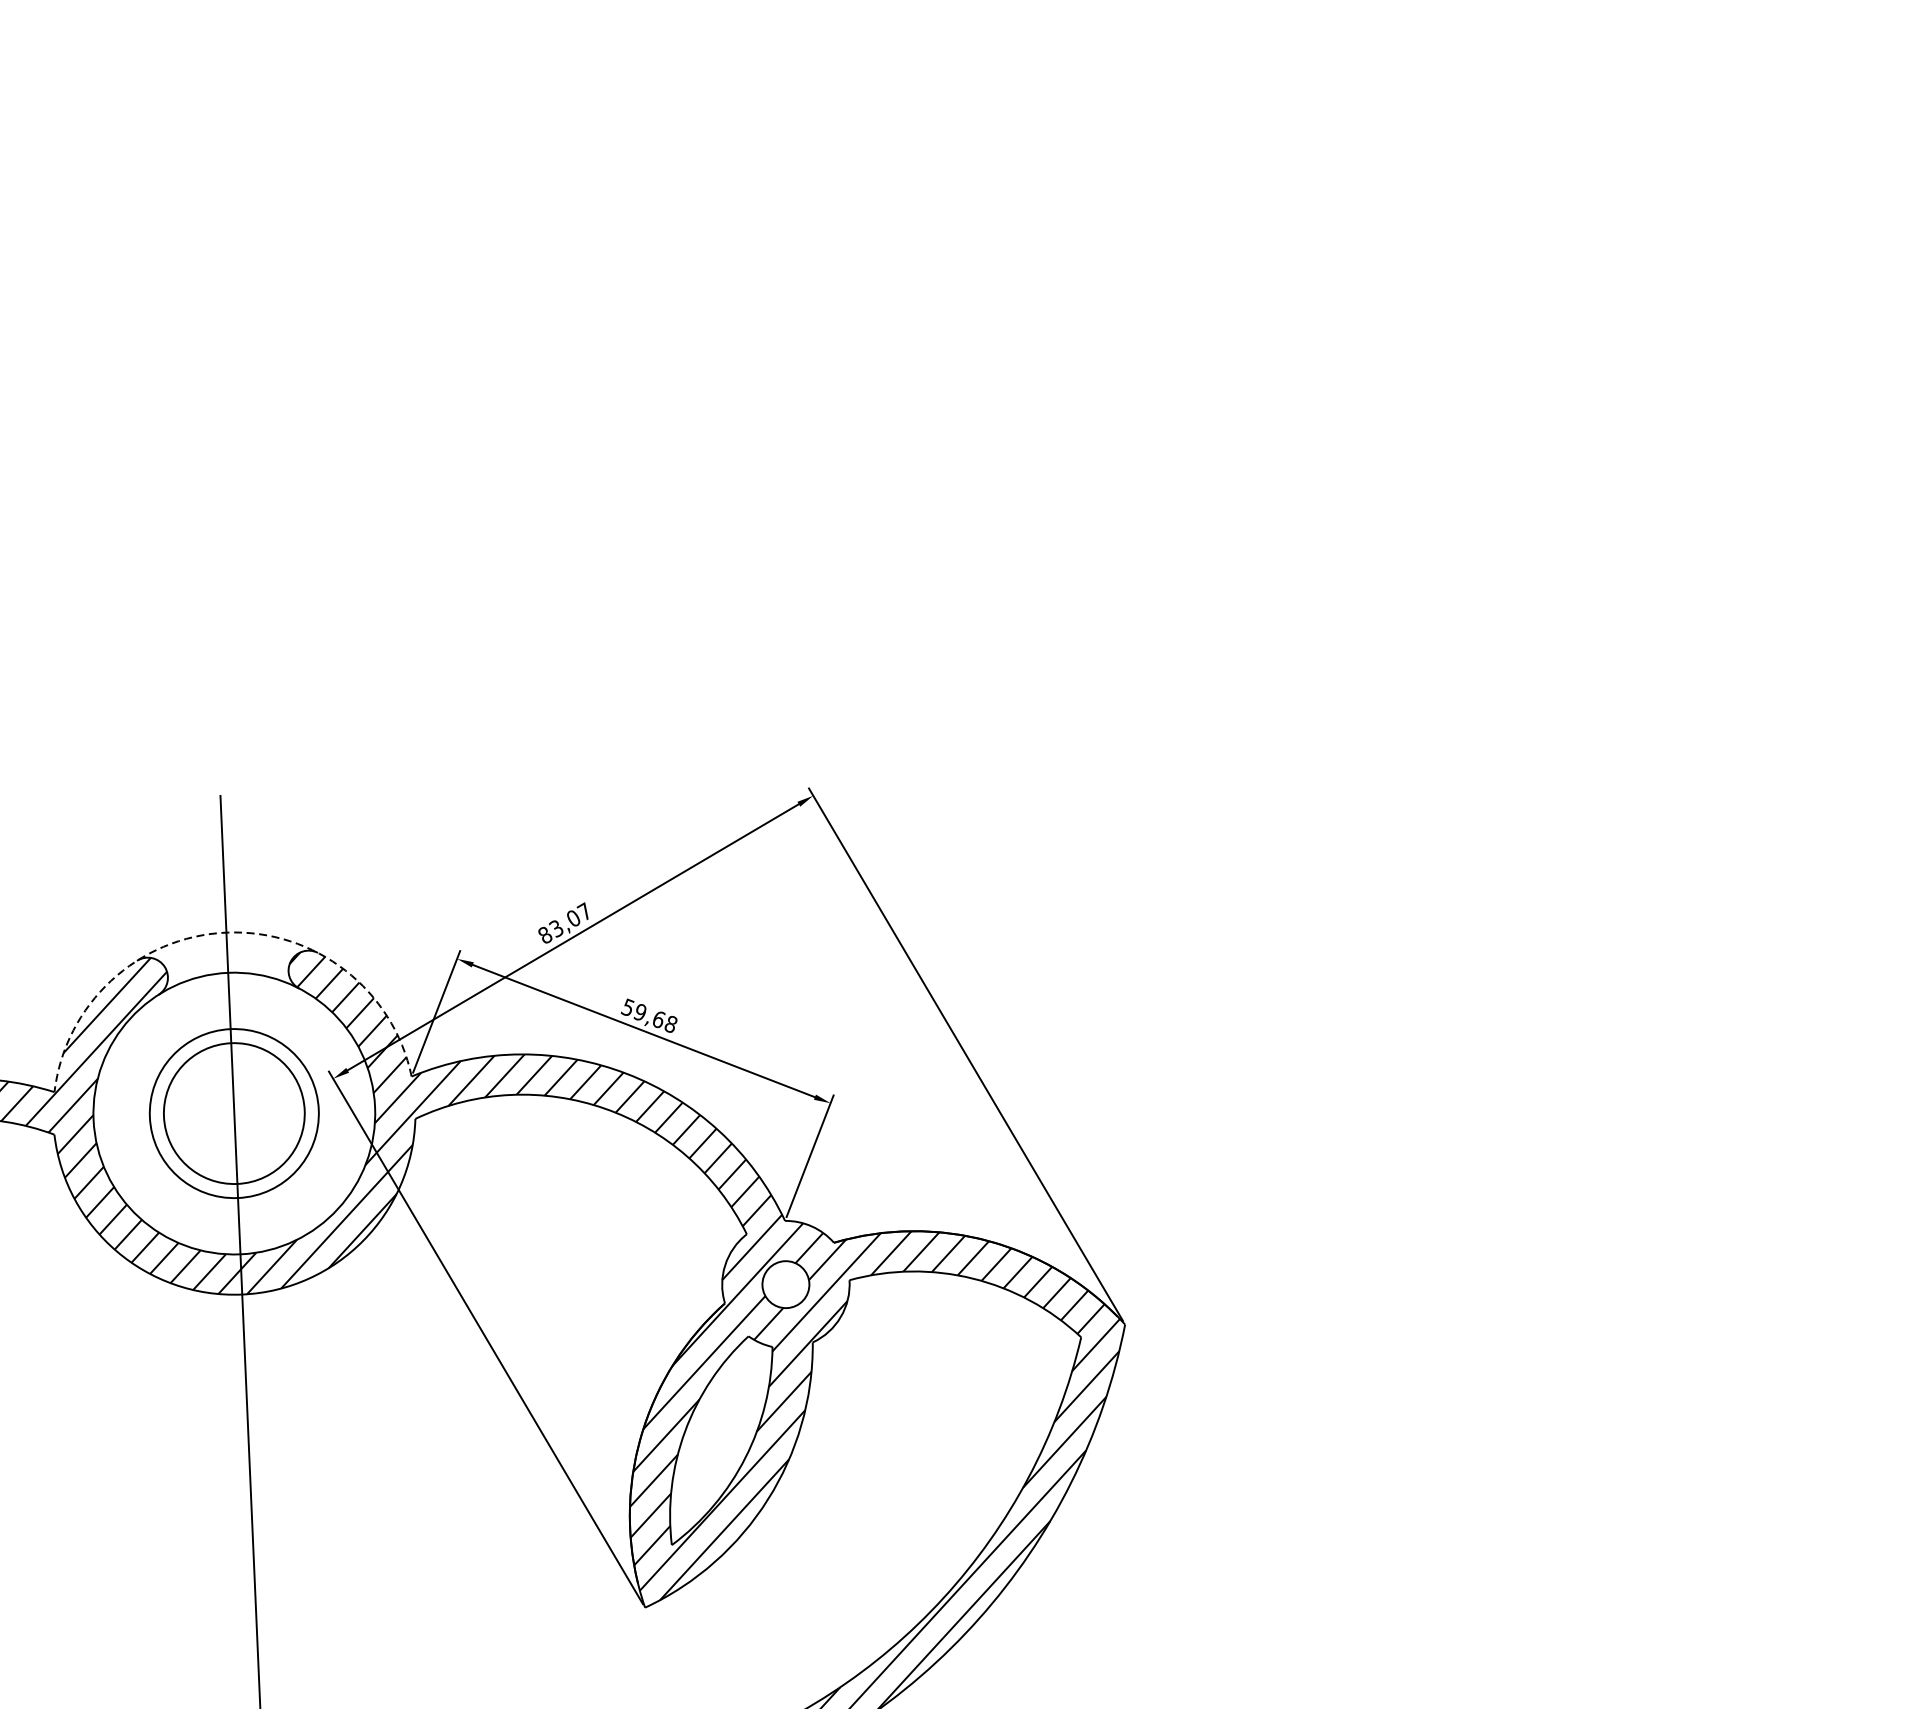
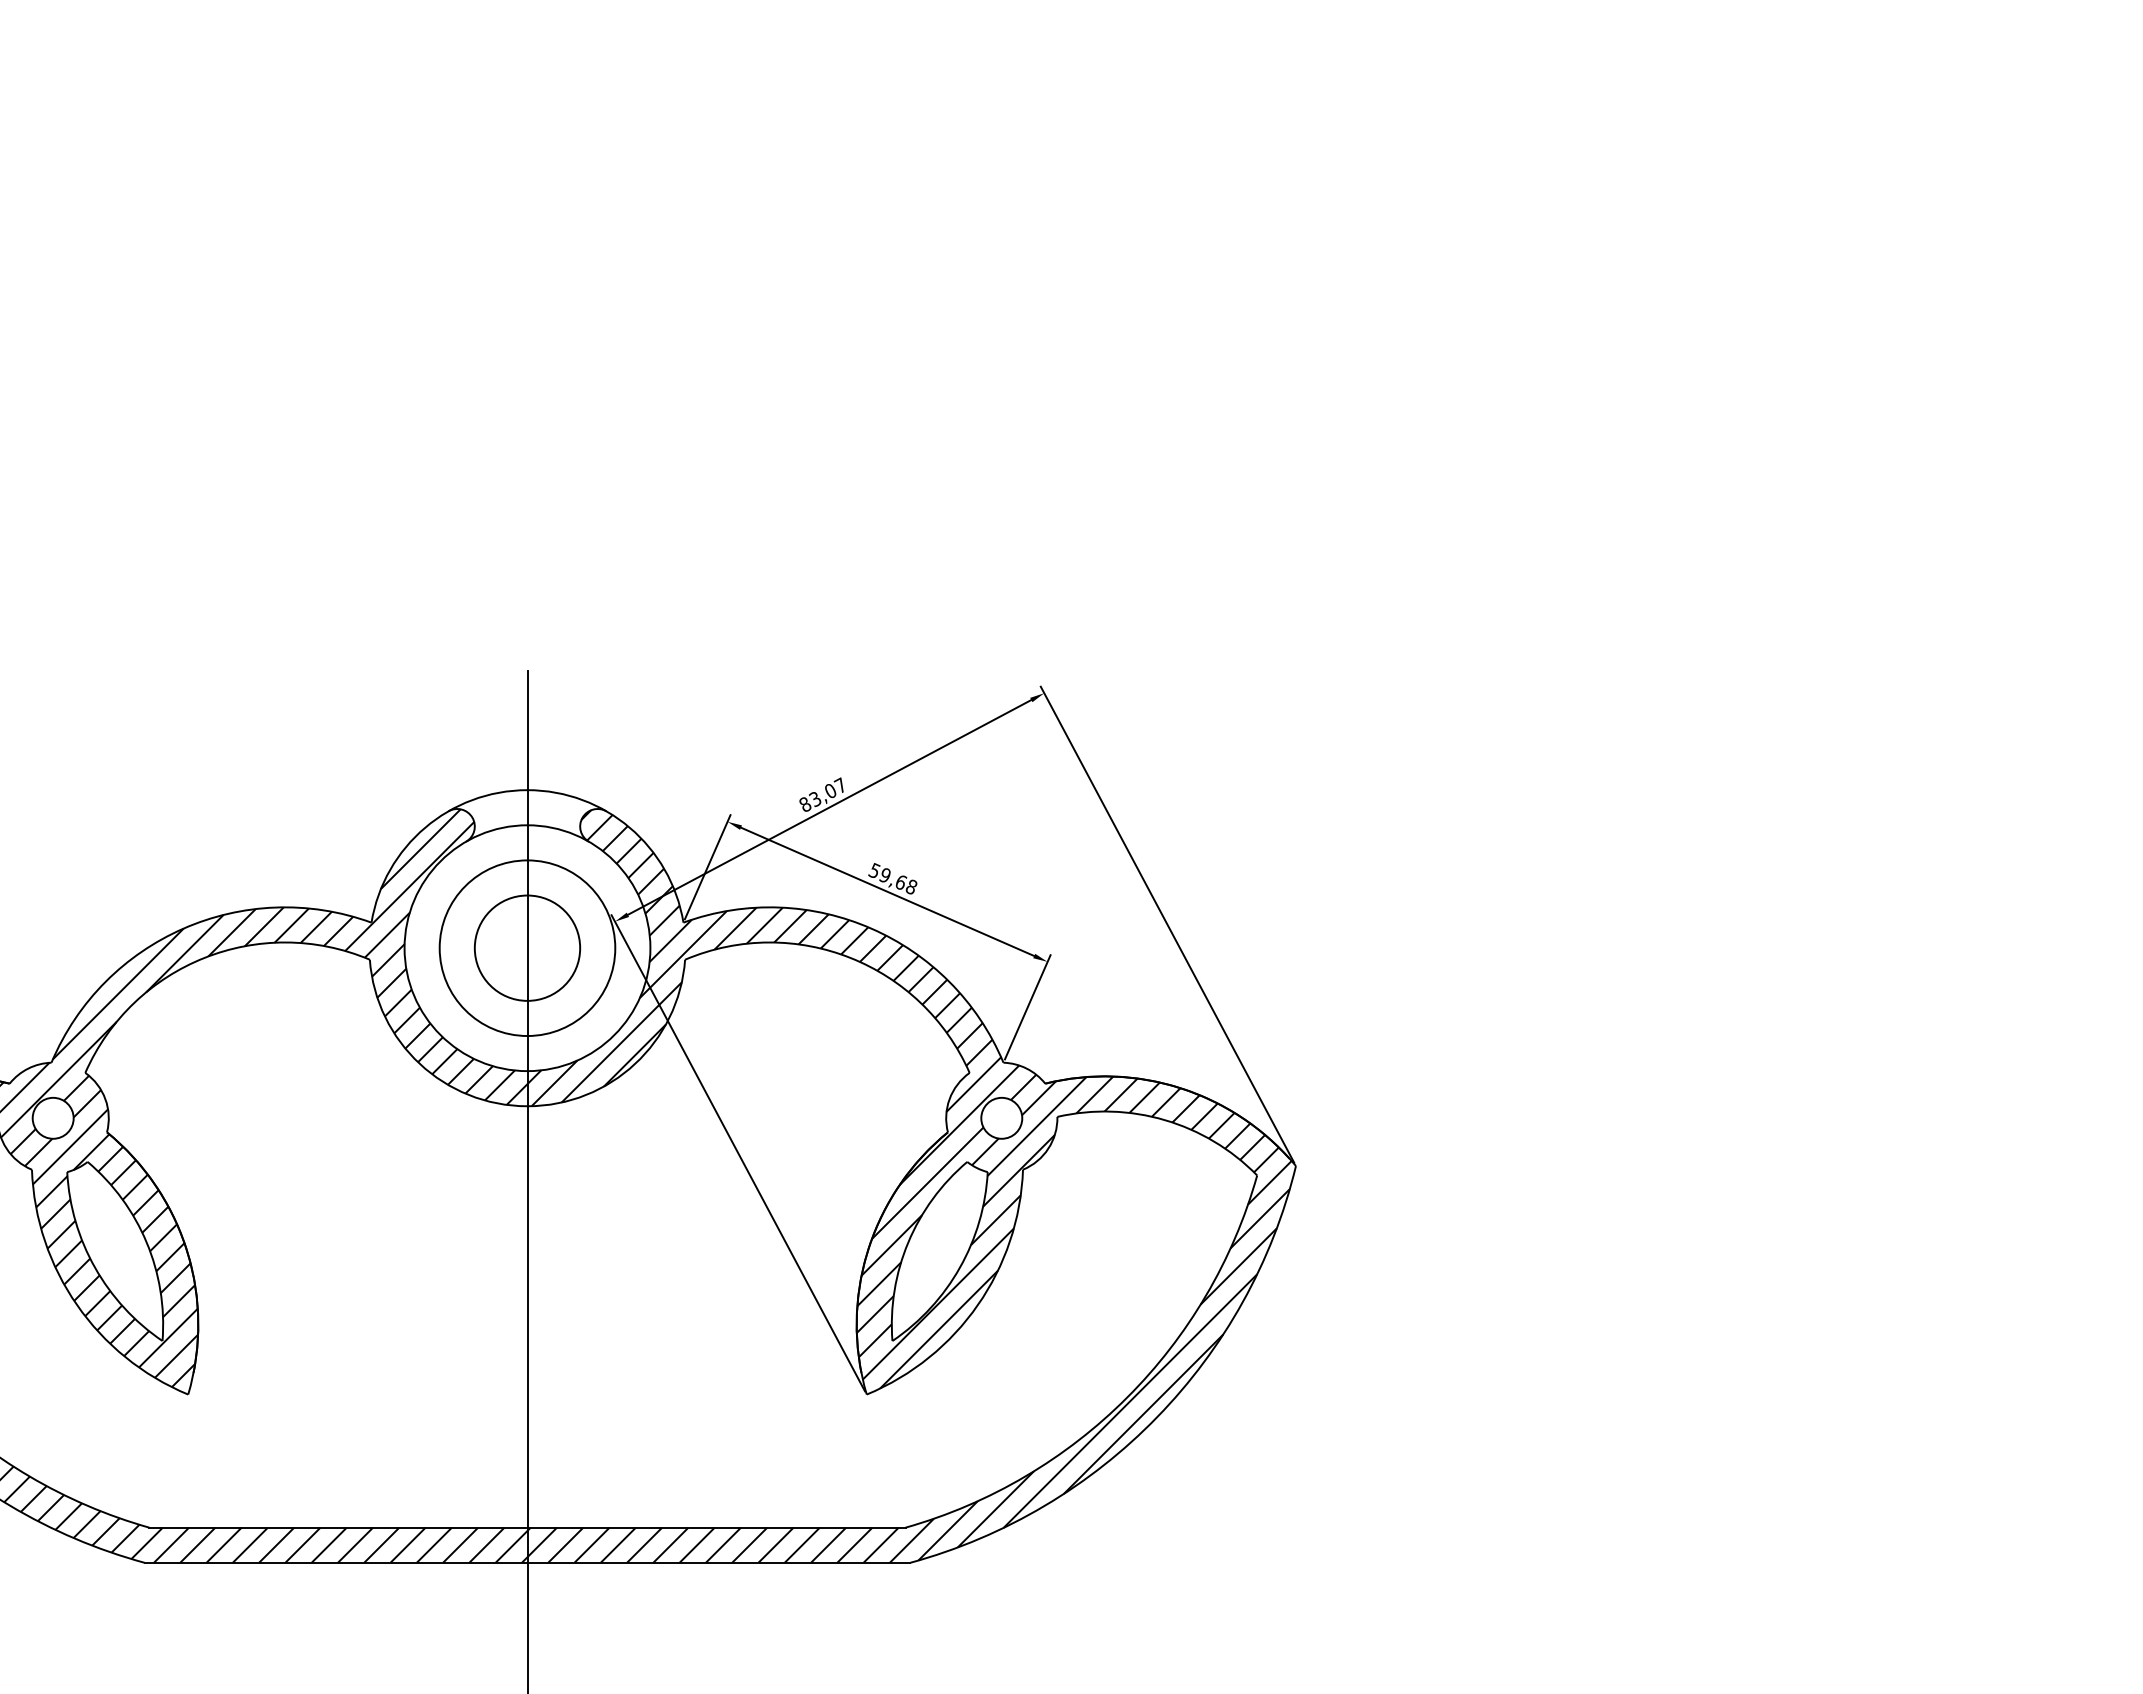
arc: (226, 933) -> (527, 790), dashed -> solid
circle: (234, 1112) -> (527, 947), size x0.71
circle: (234, 1113) -> (527, 948), size x1.43

